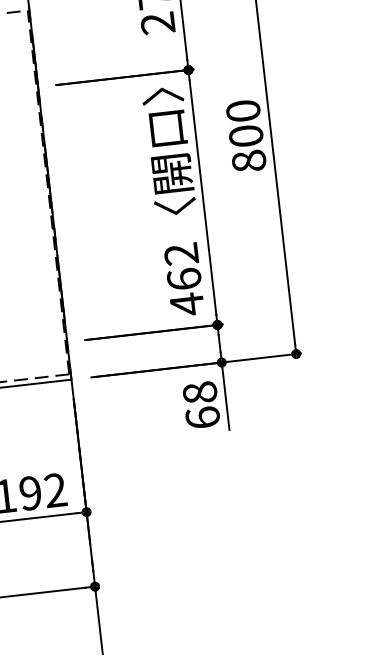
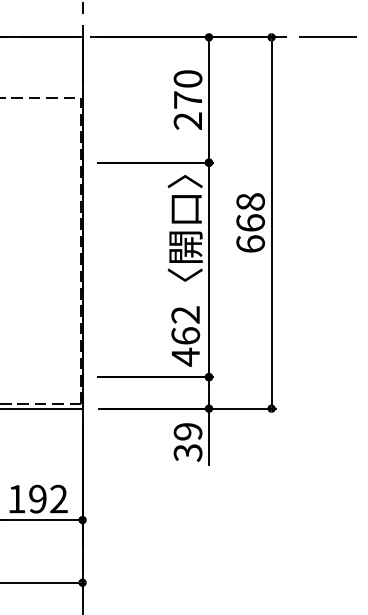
text: (245, 135) -> (250, 222), 800 -> 668
text: (200, 405) -> (187, 442), 68 -> 39

